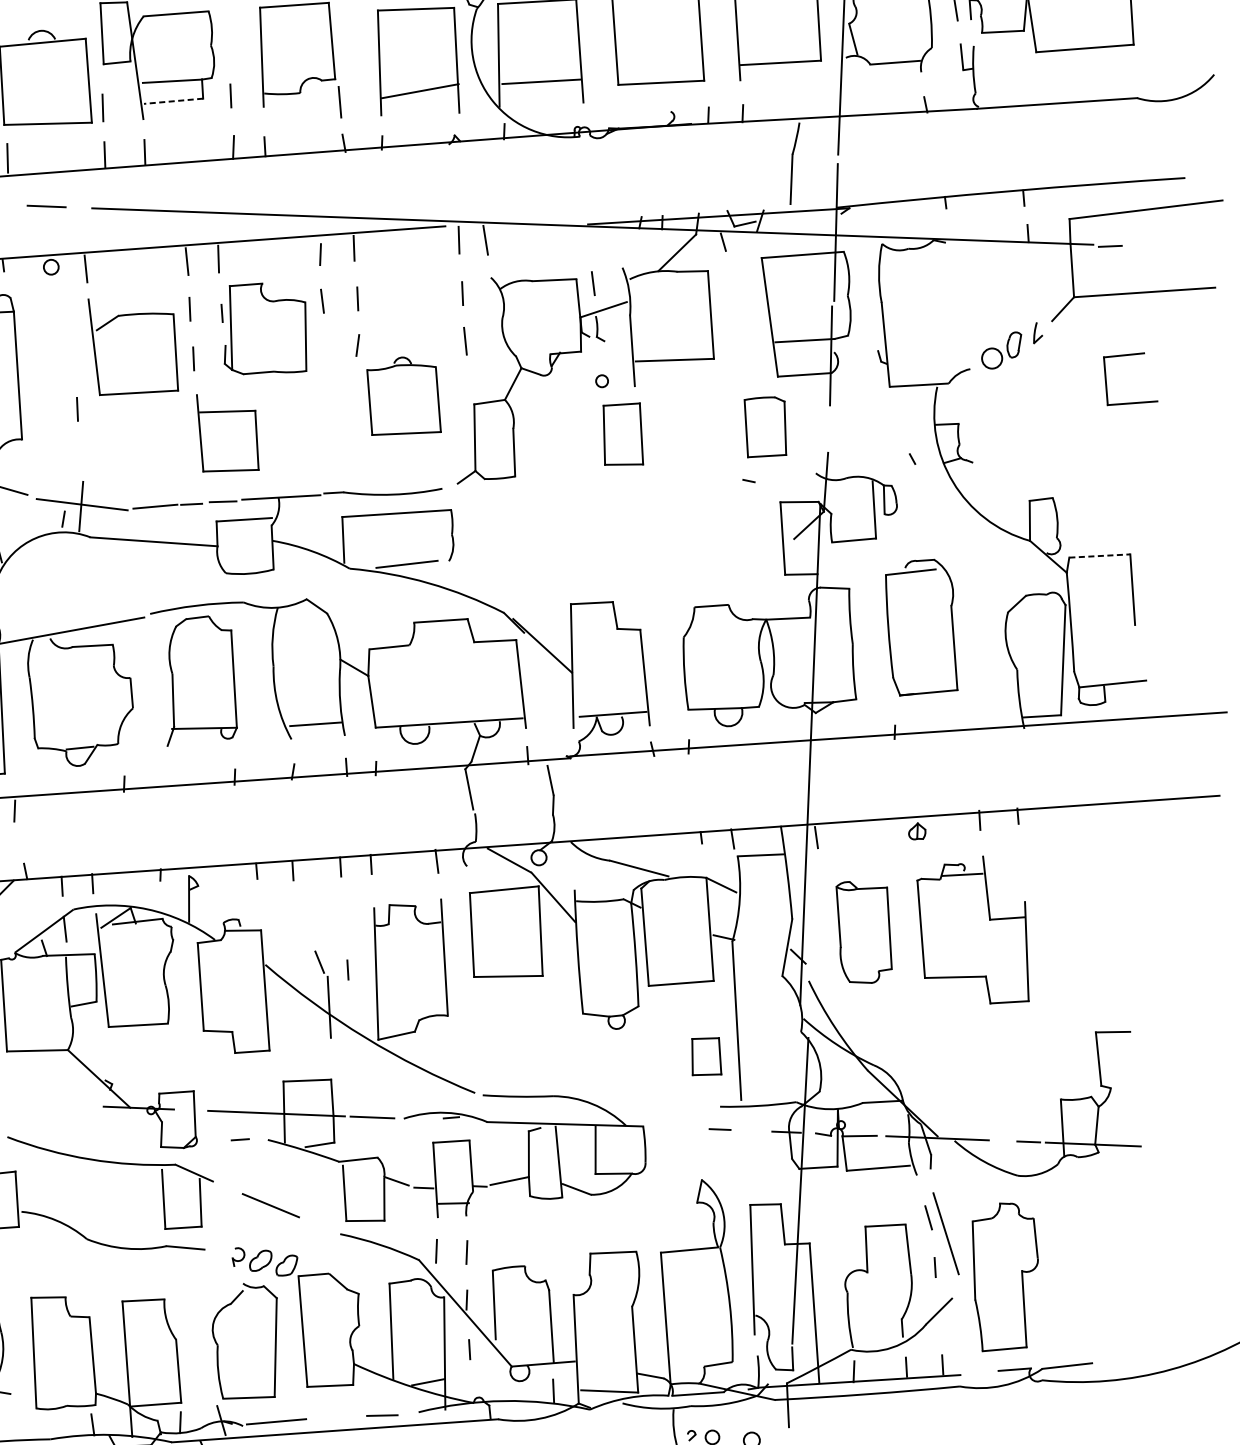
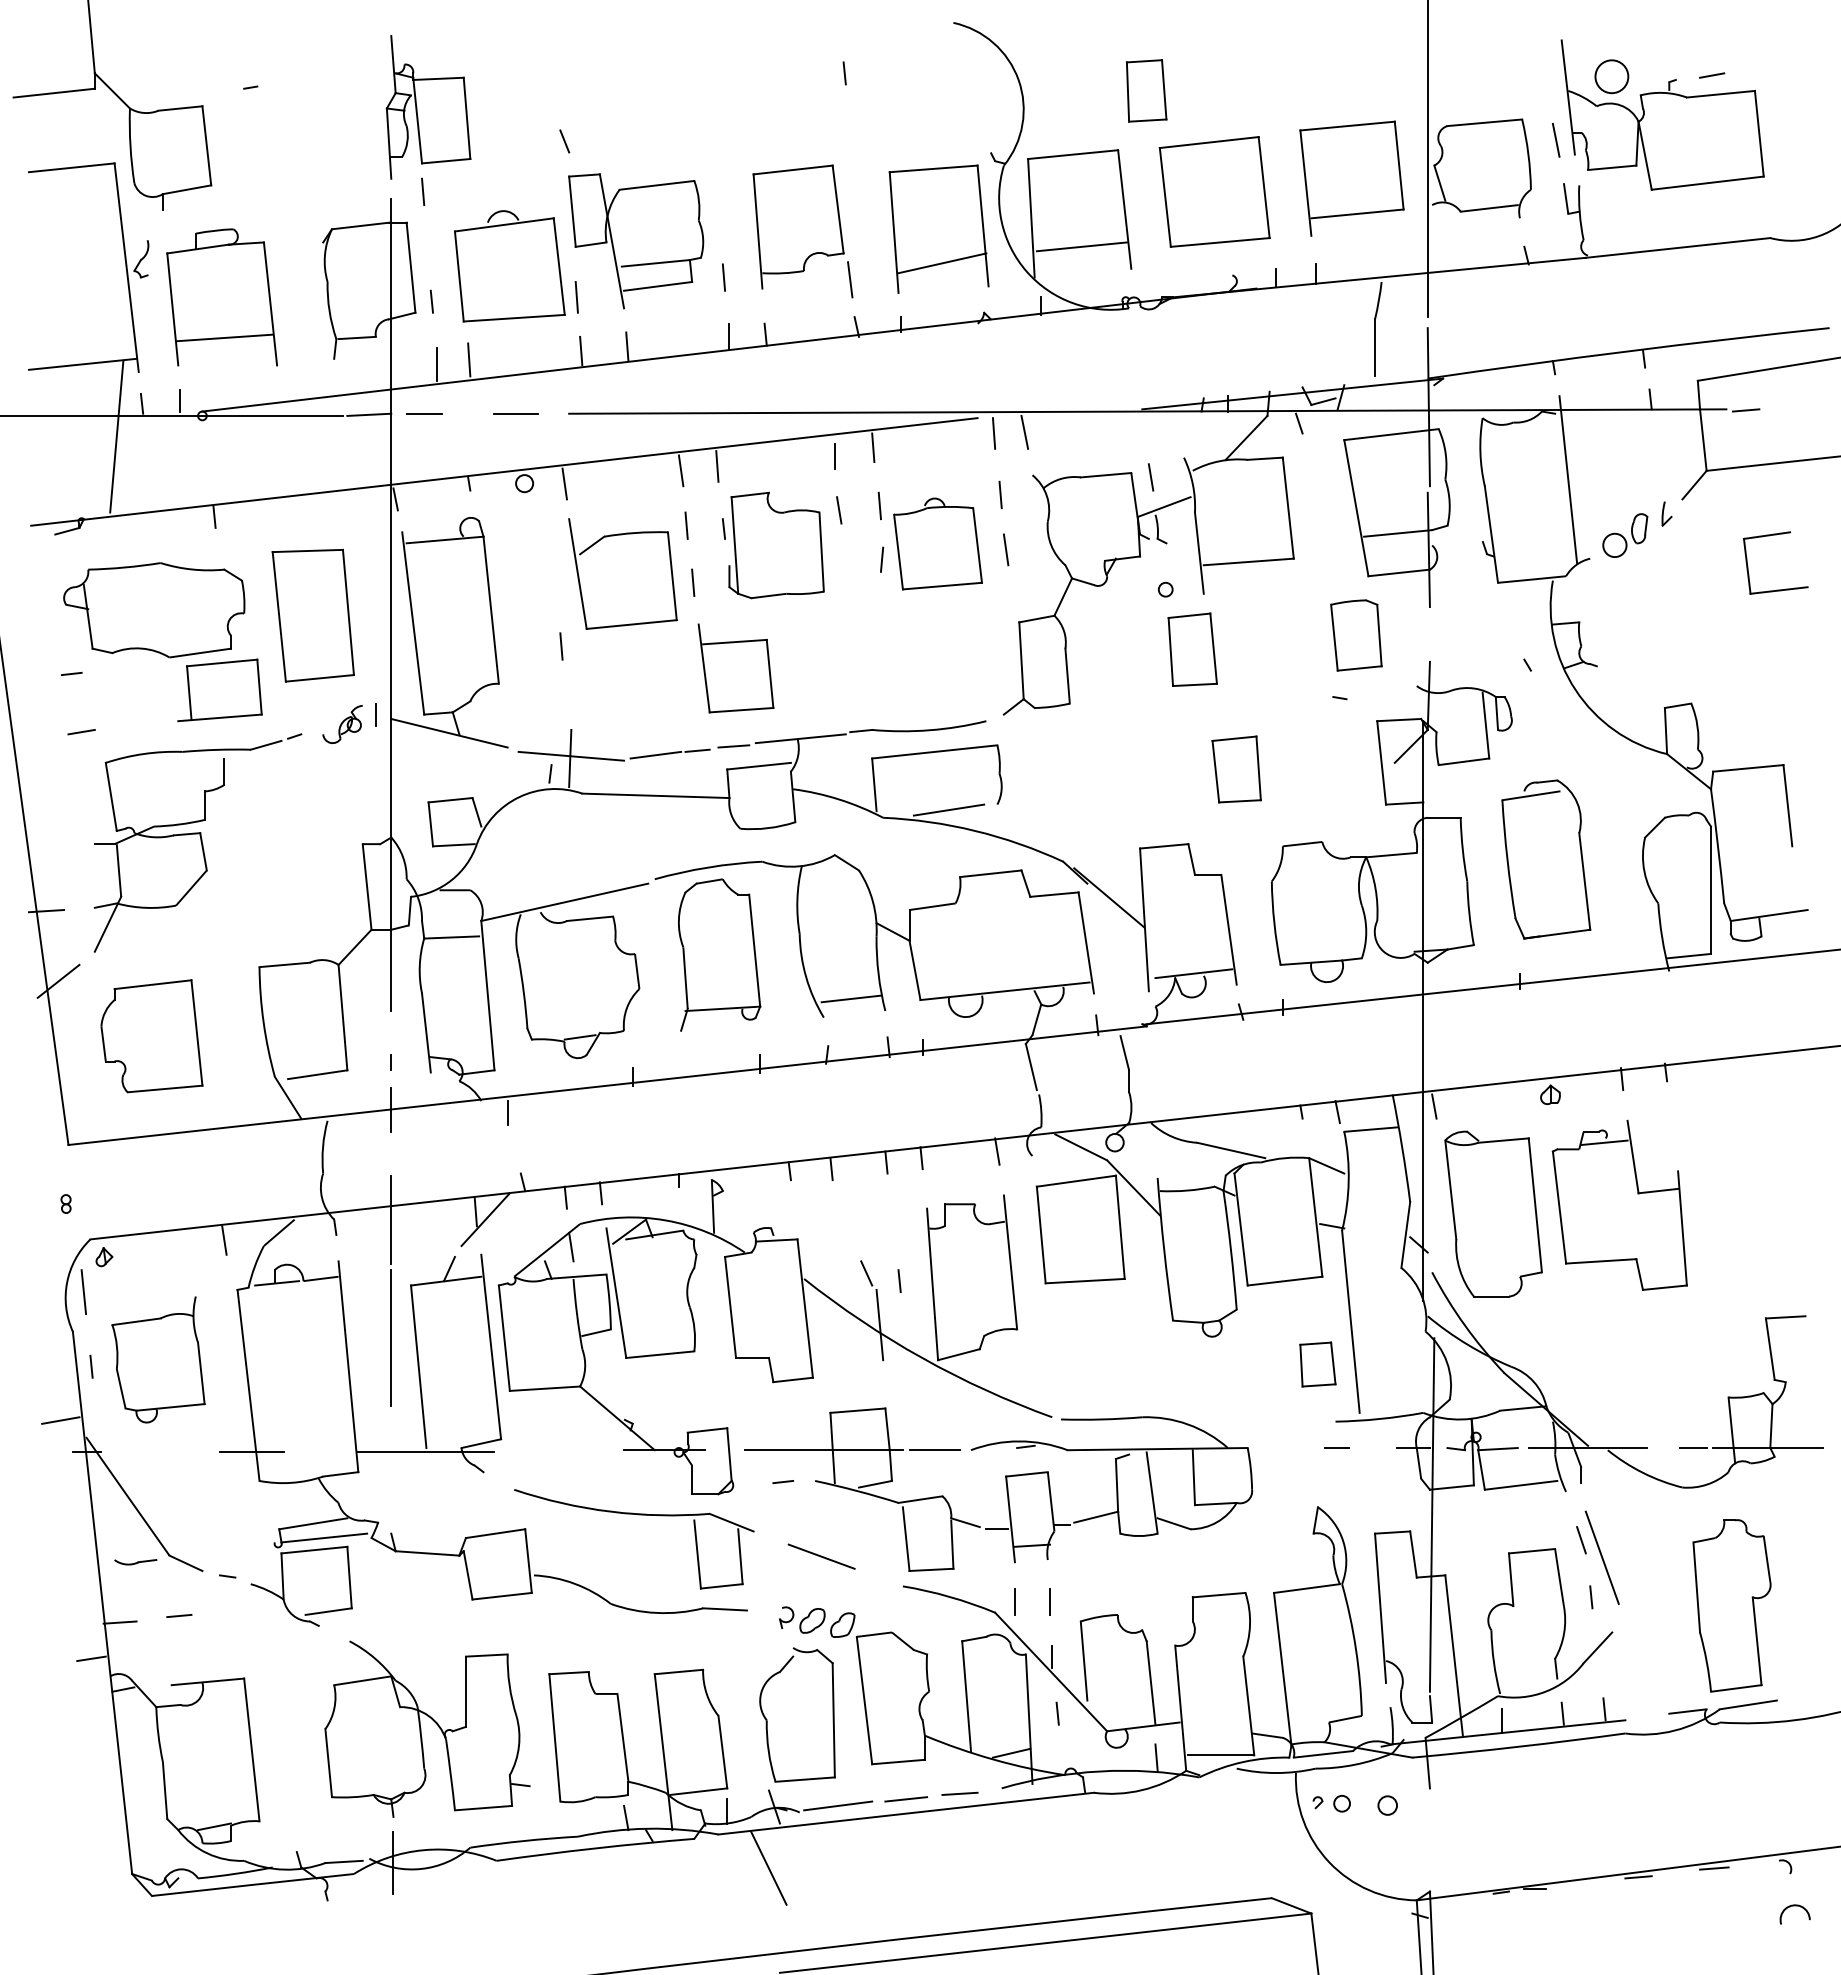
line: (173, 101) -> (657, 286), dashed -> solid
line: (954, 299) -> (1568, 479), added
part: (403, 396) -> (937, 543), moved
part: (657, 539) -> (1236, 769), added
line: (1099, 556) -> (1748, 768), dashed -> solid
part: (863, 932) -> (1493, 1213), size x1.43
part: (1003, 1277) -> (1731, 1605), moved
line: (335, 1418) -> (906, 1799), added

